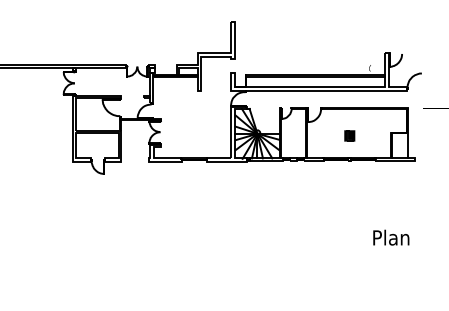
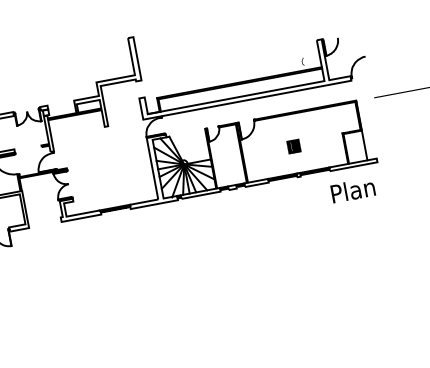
text: (391, 237) -> (353, 190), moved

